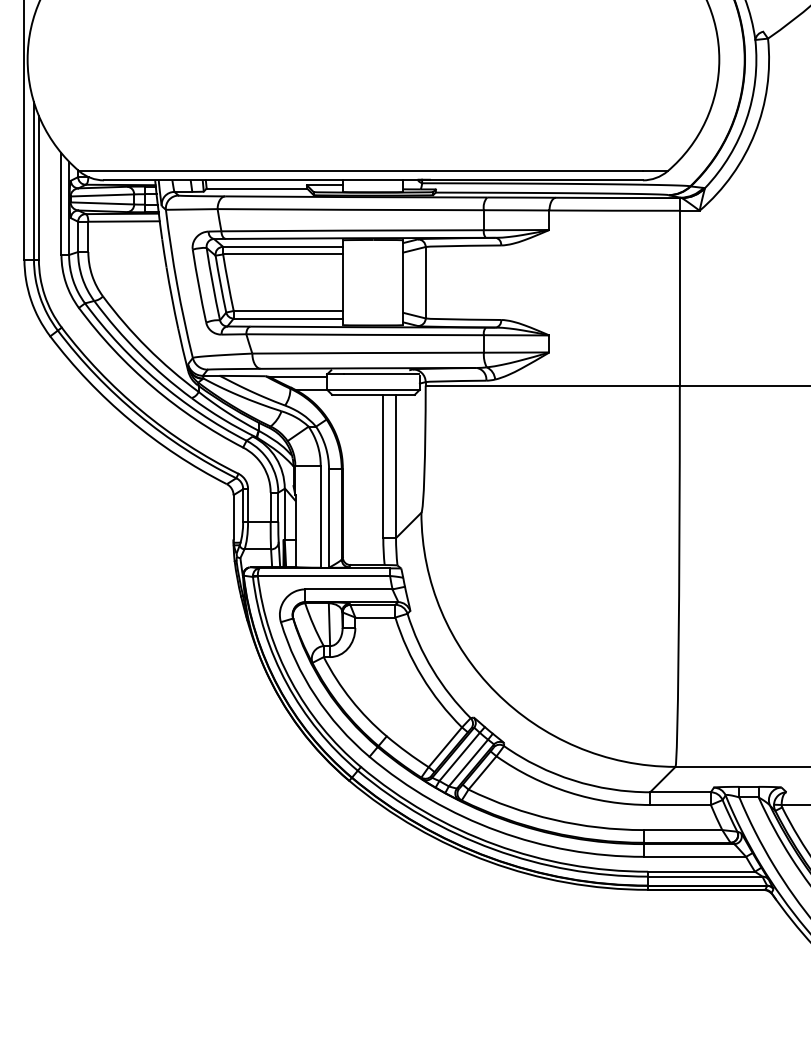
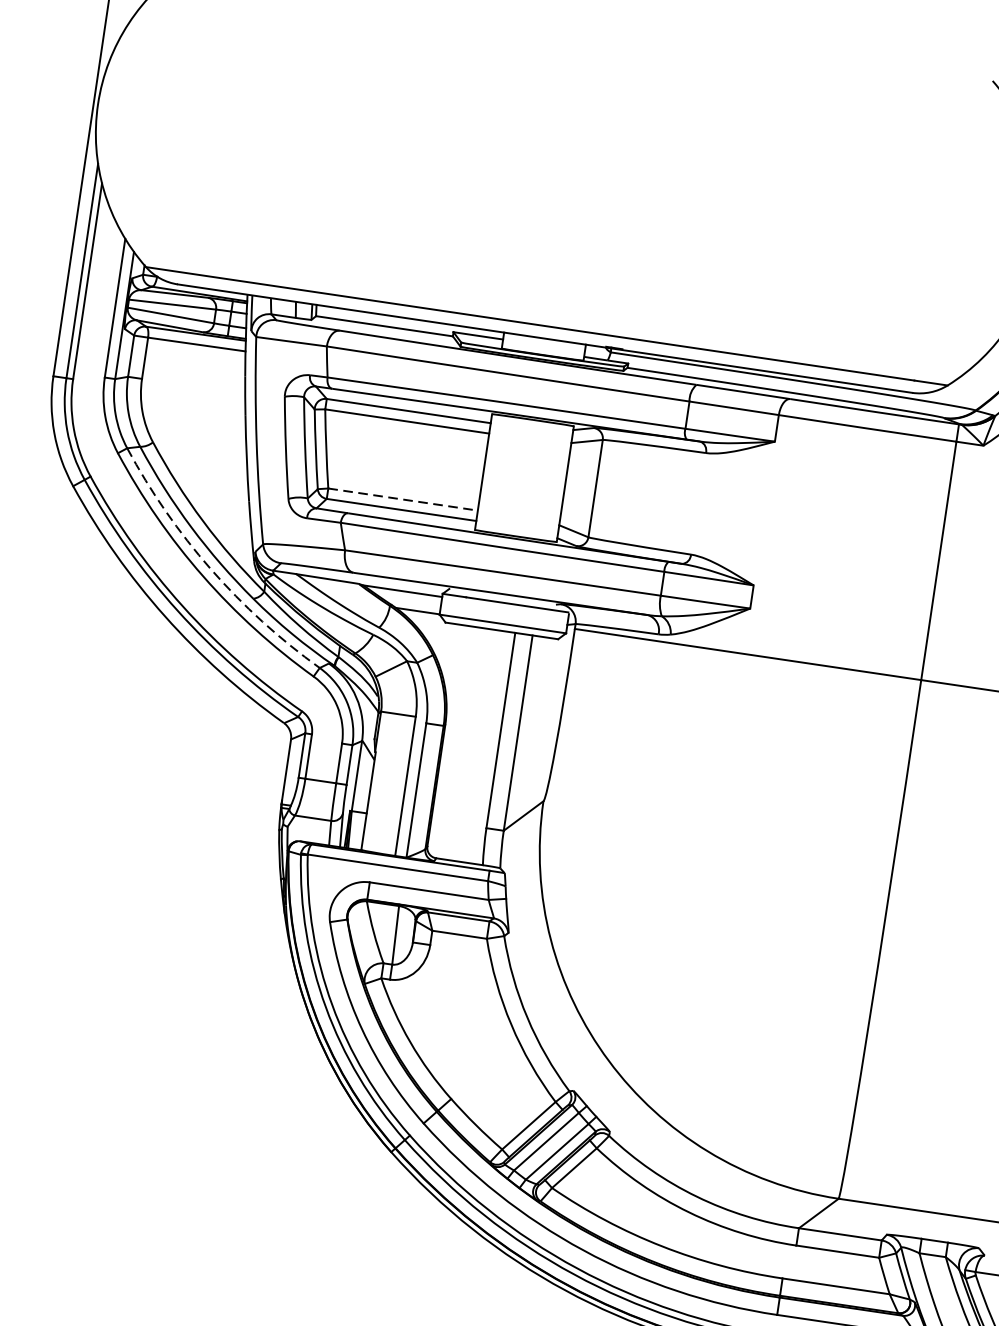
line: (288, 310) -> (403, 498), solid -> dashed
arc: (157, 381) -> (210, 569), solid -> dashed

